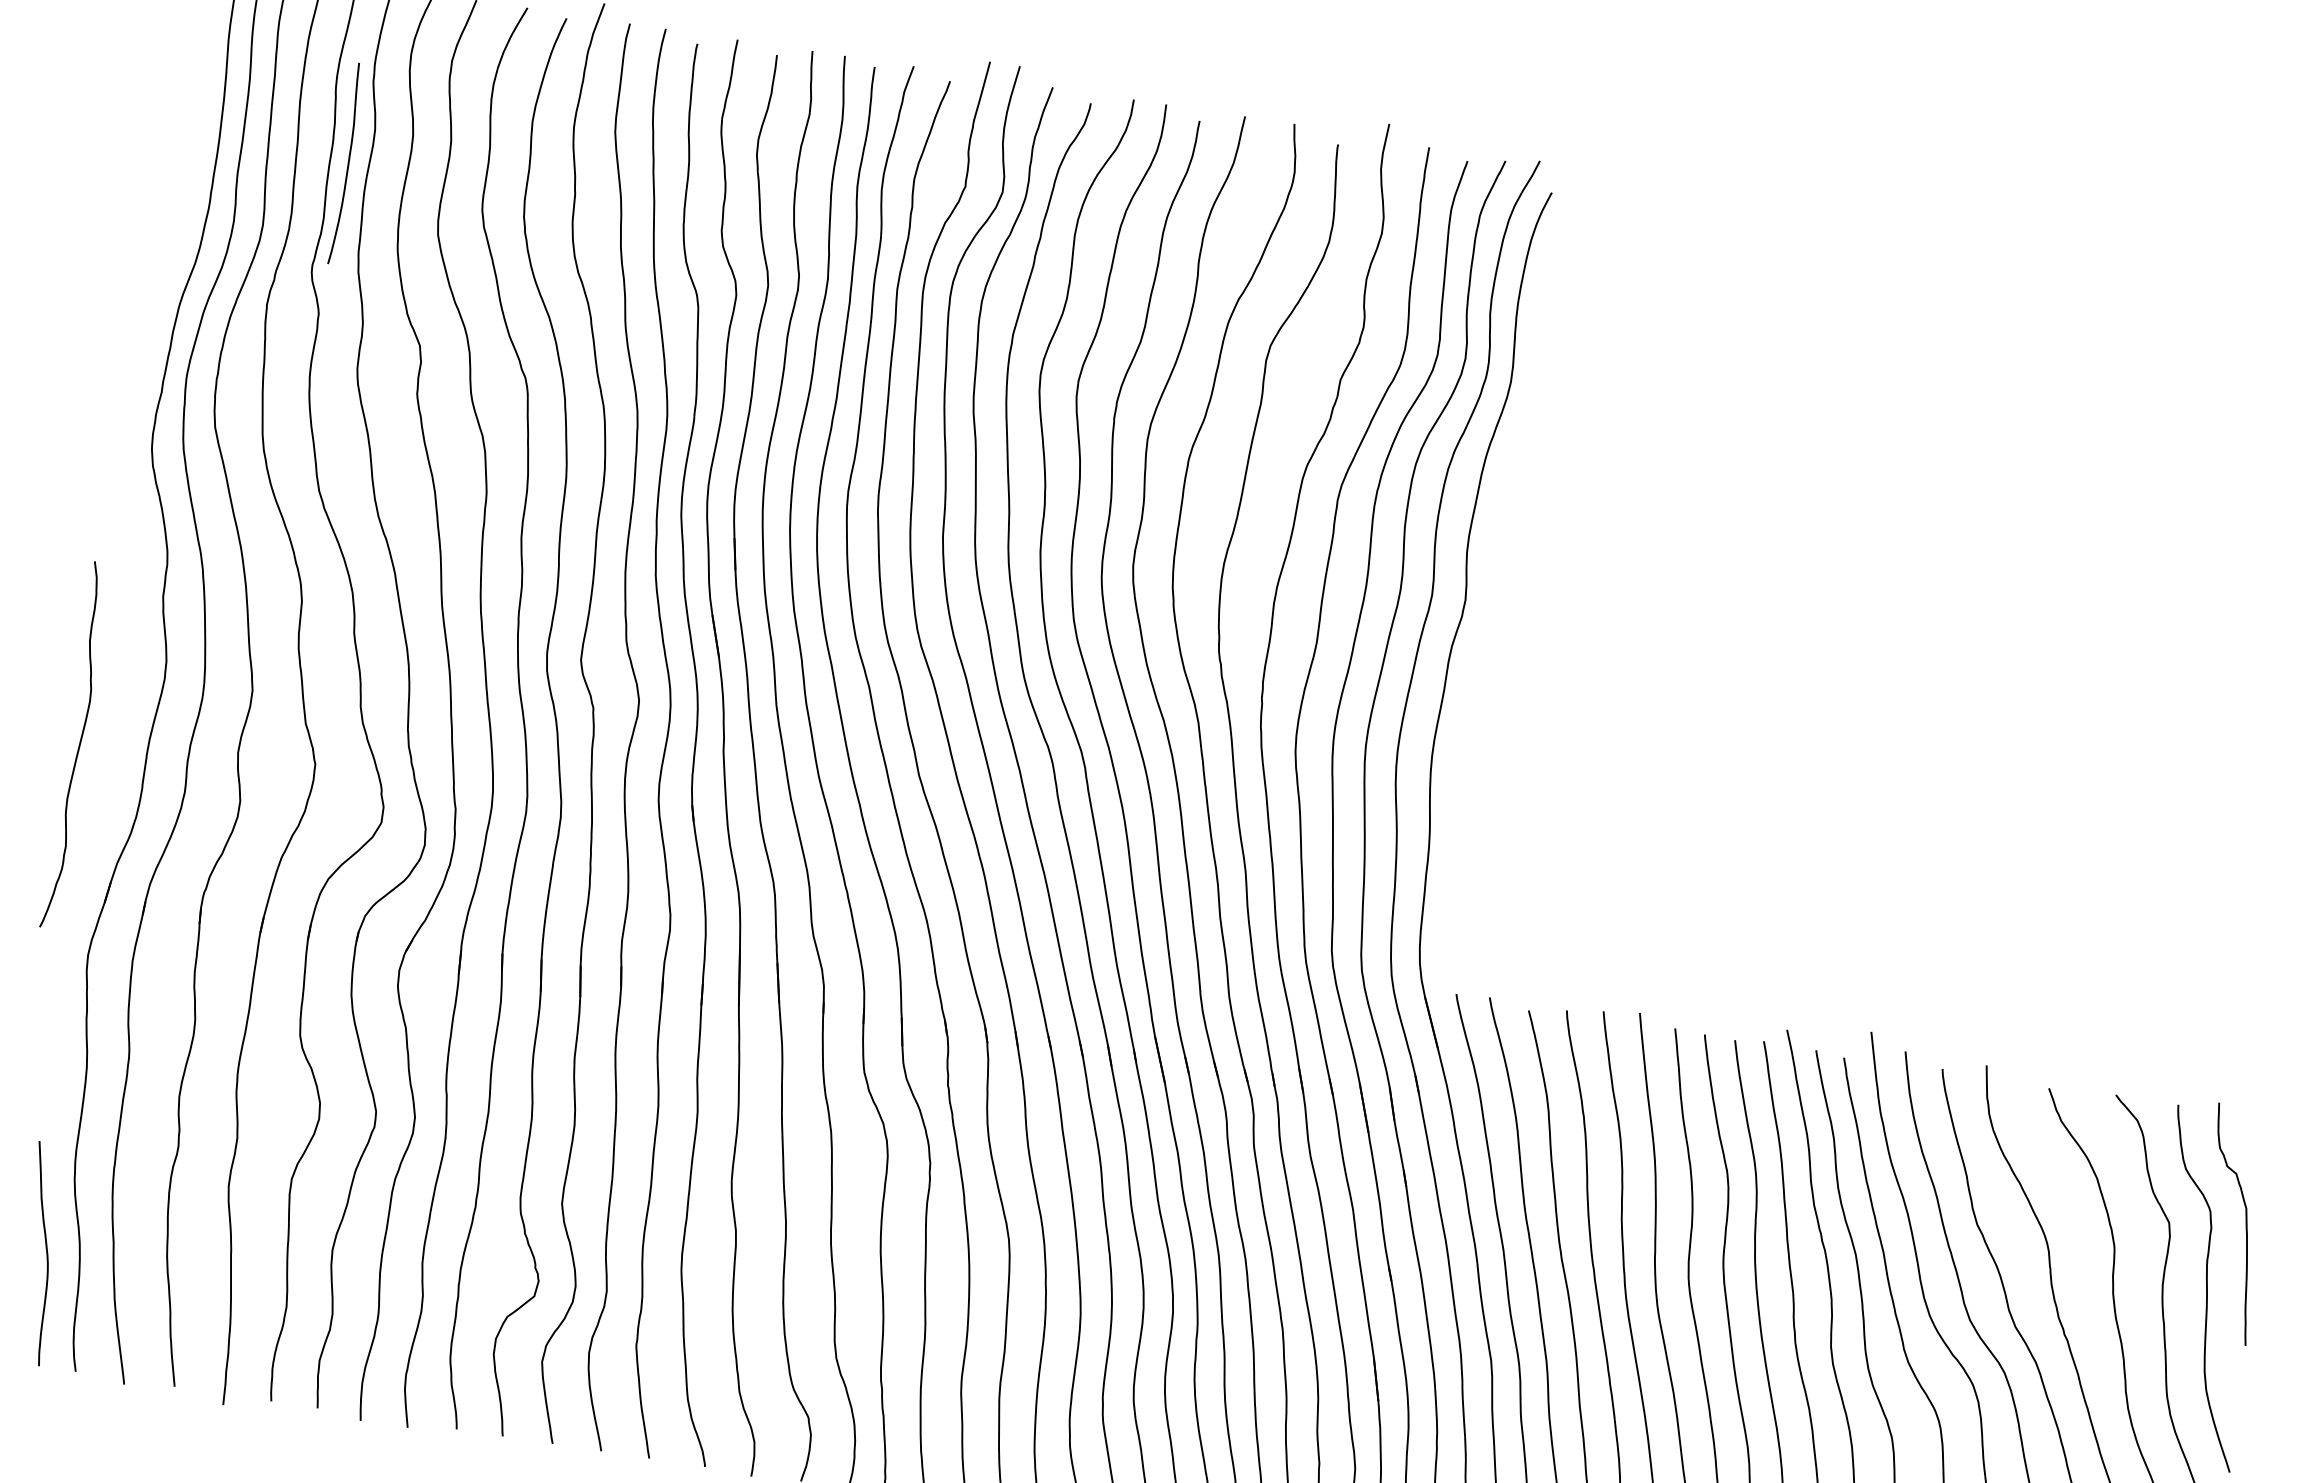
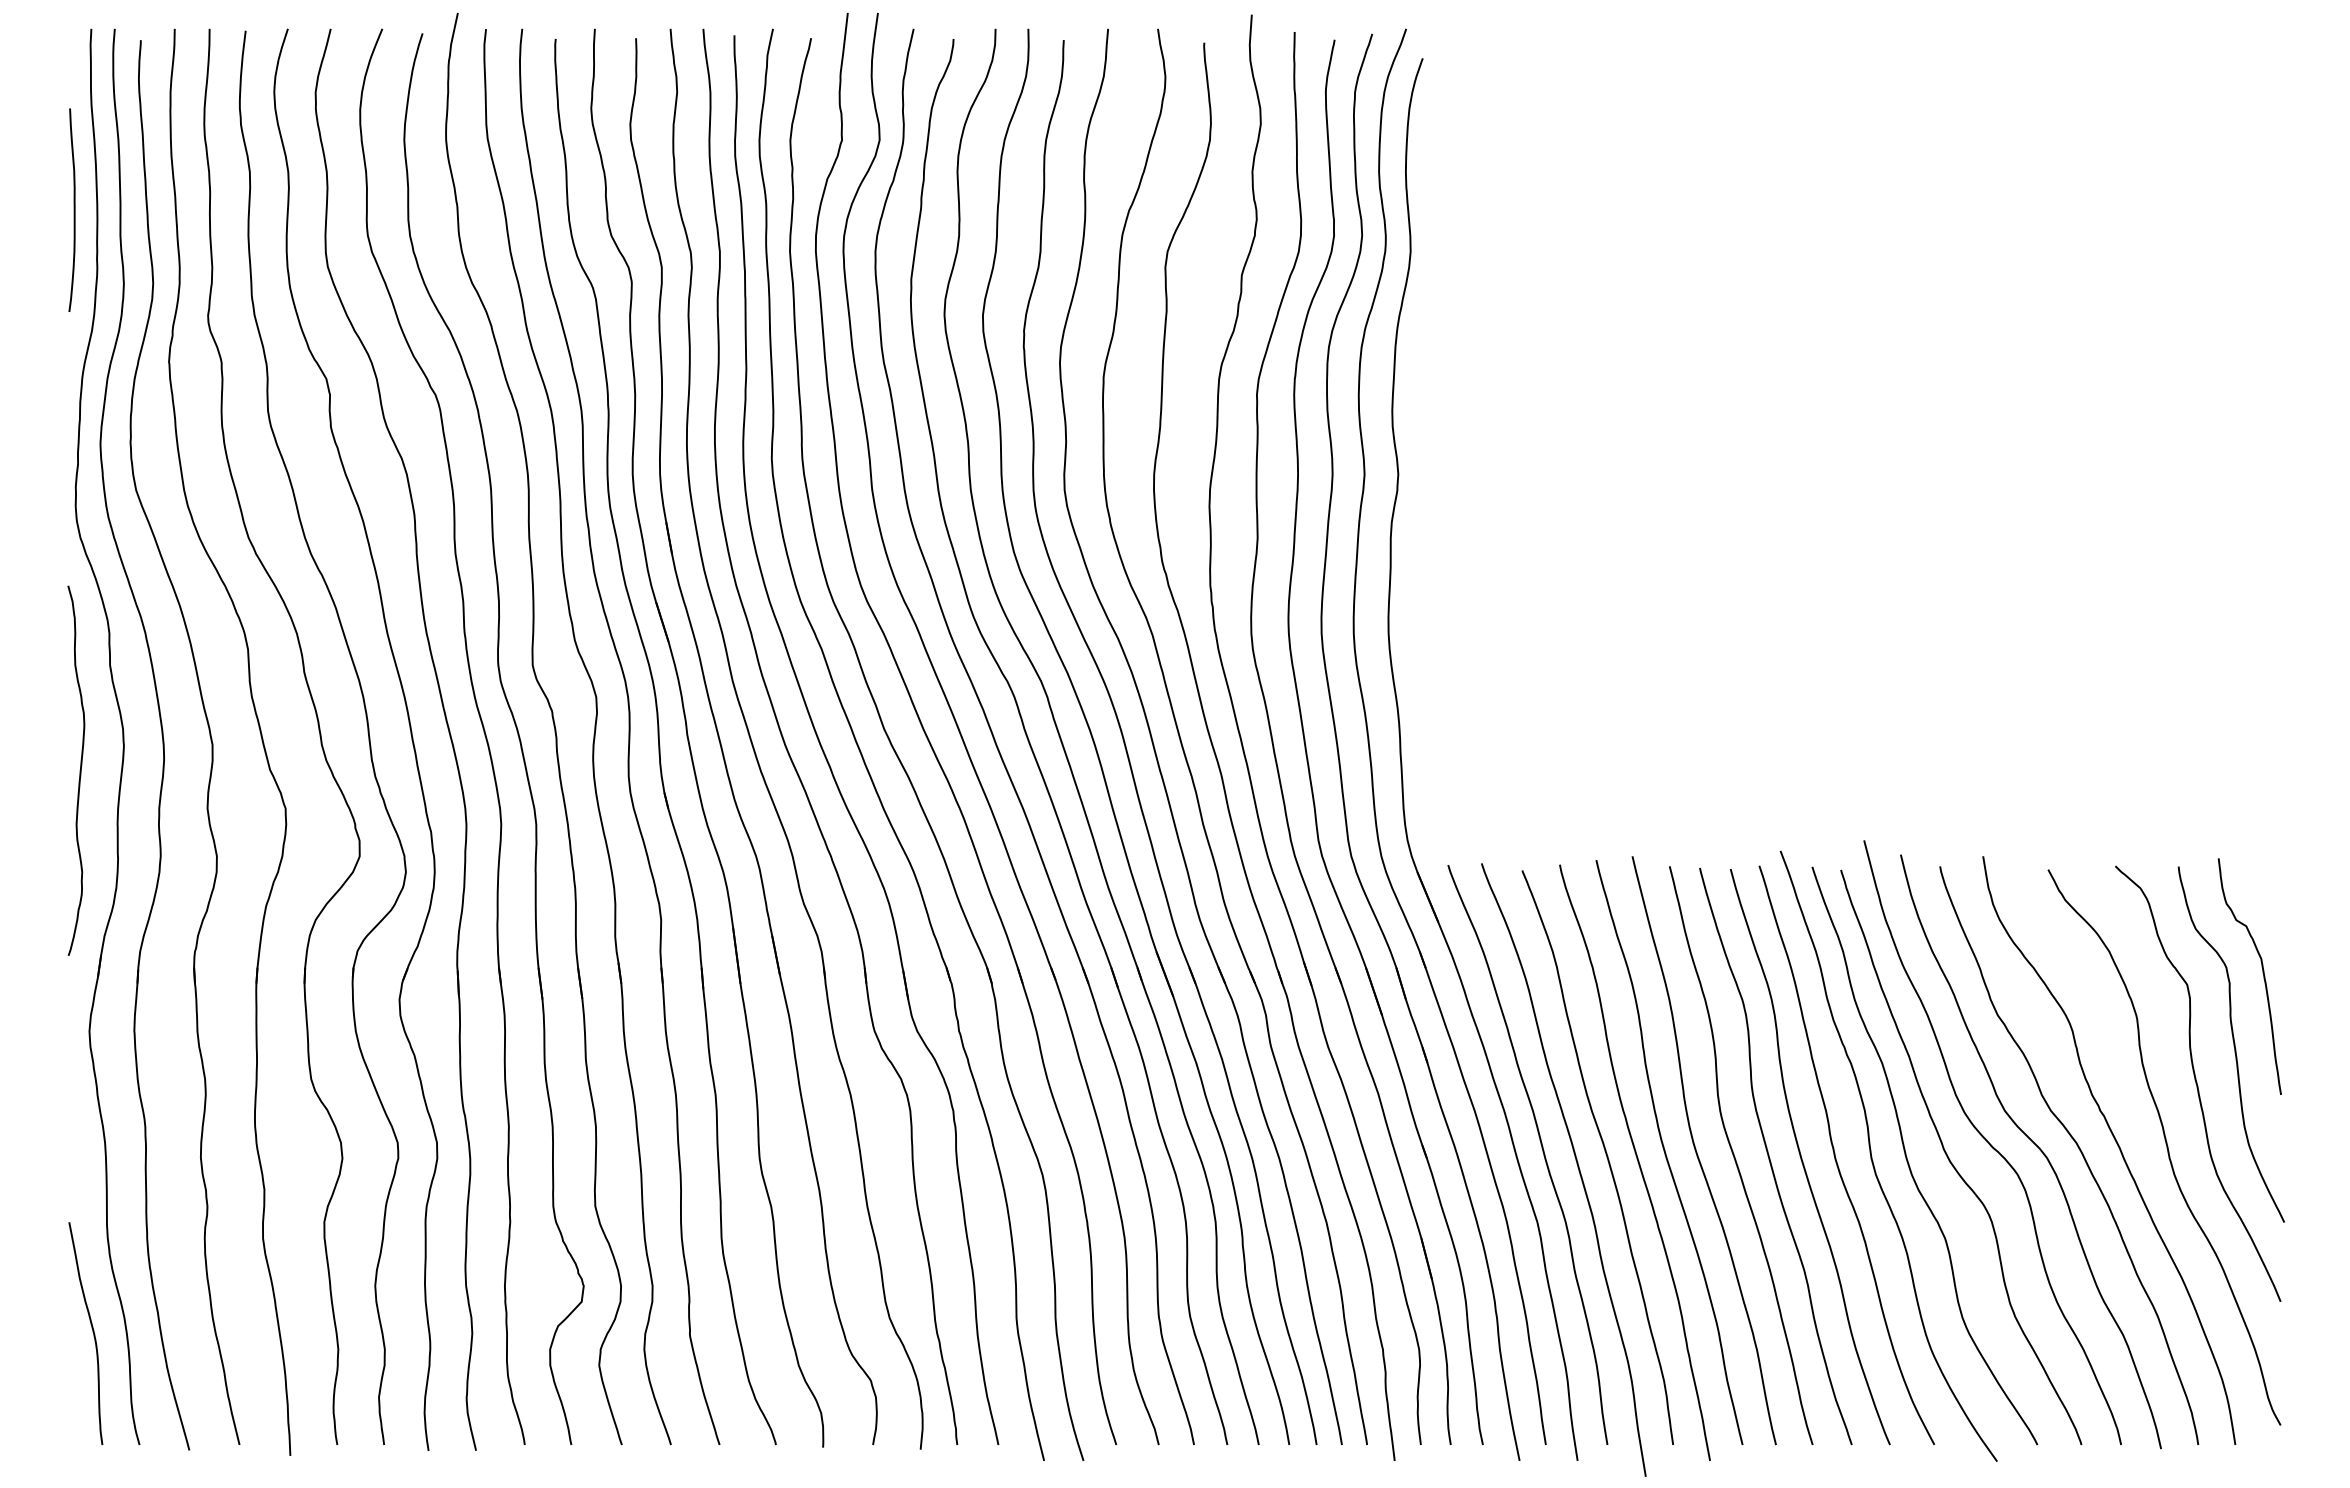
curve: (347, 163) -> (73, 209), moved
curve: (78, 745) -> (79, 770), moved

